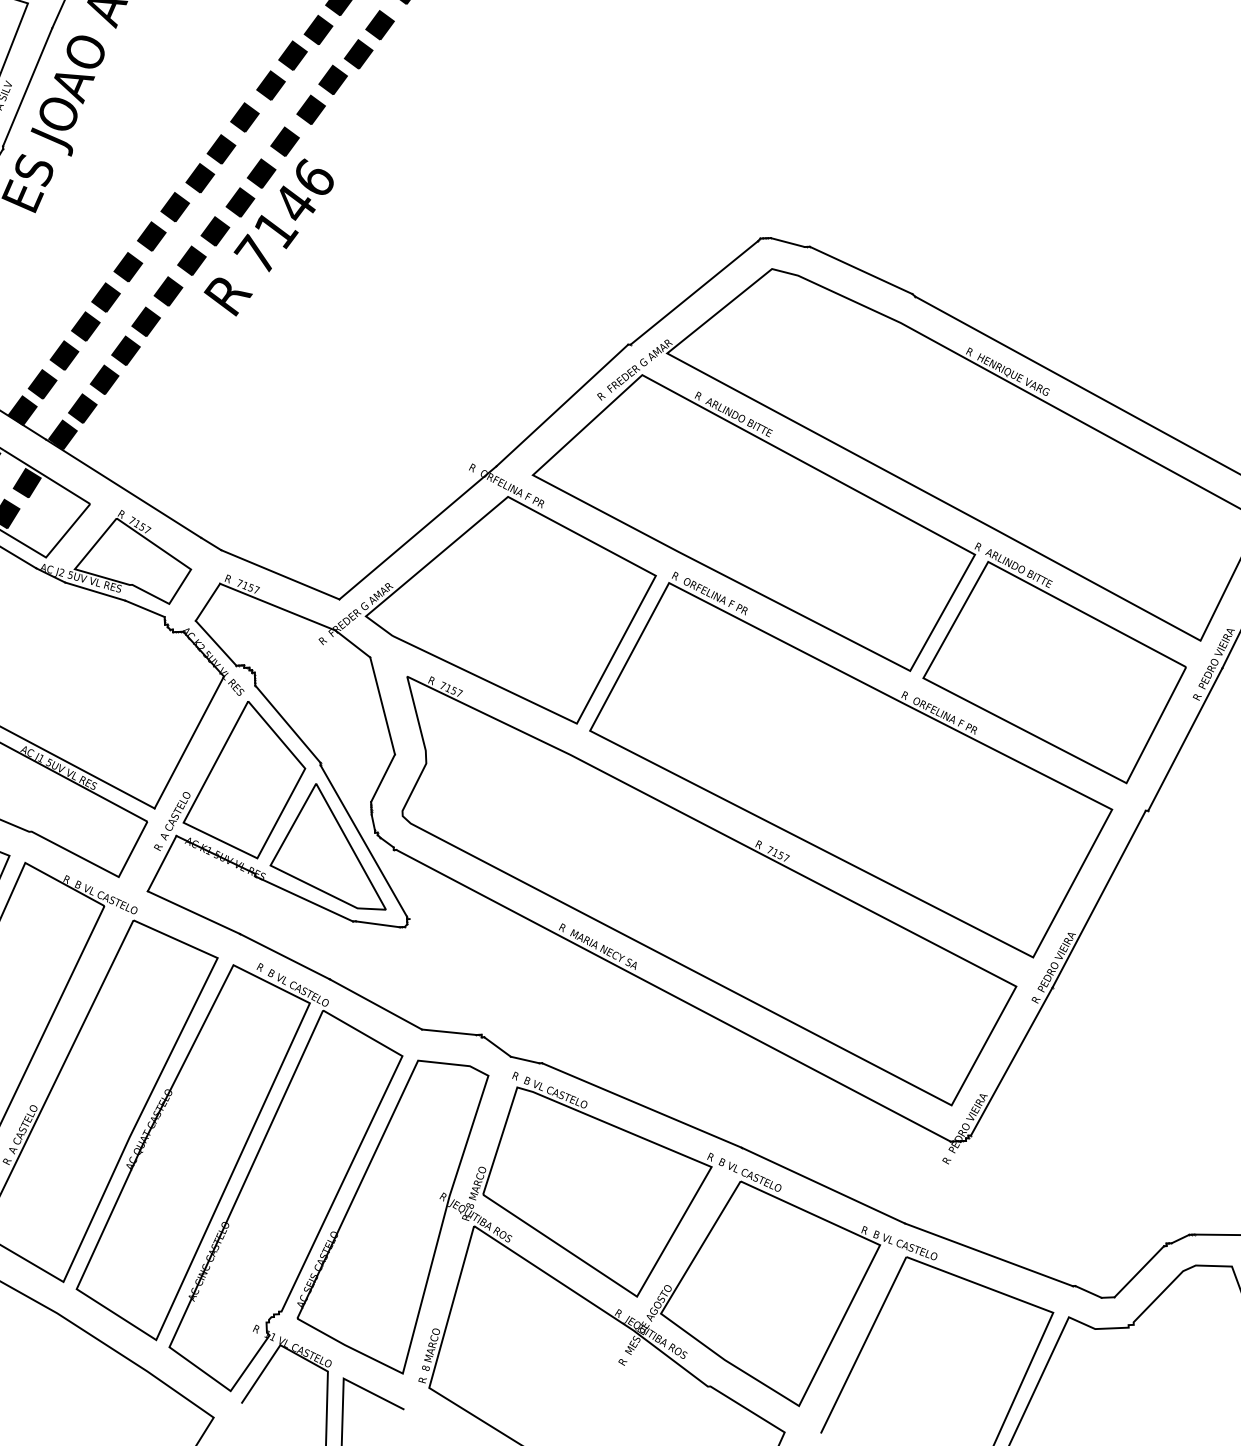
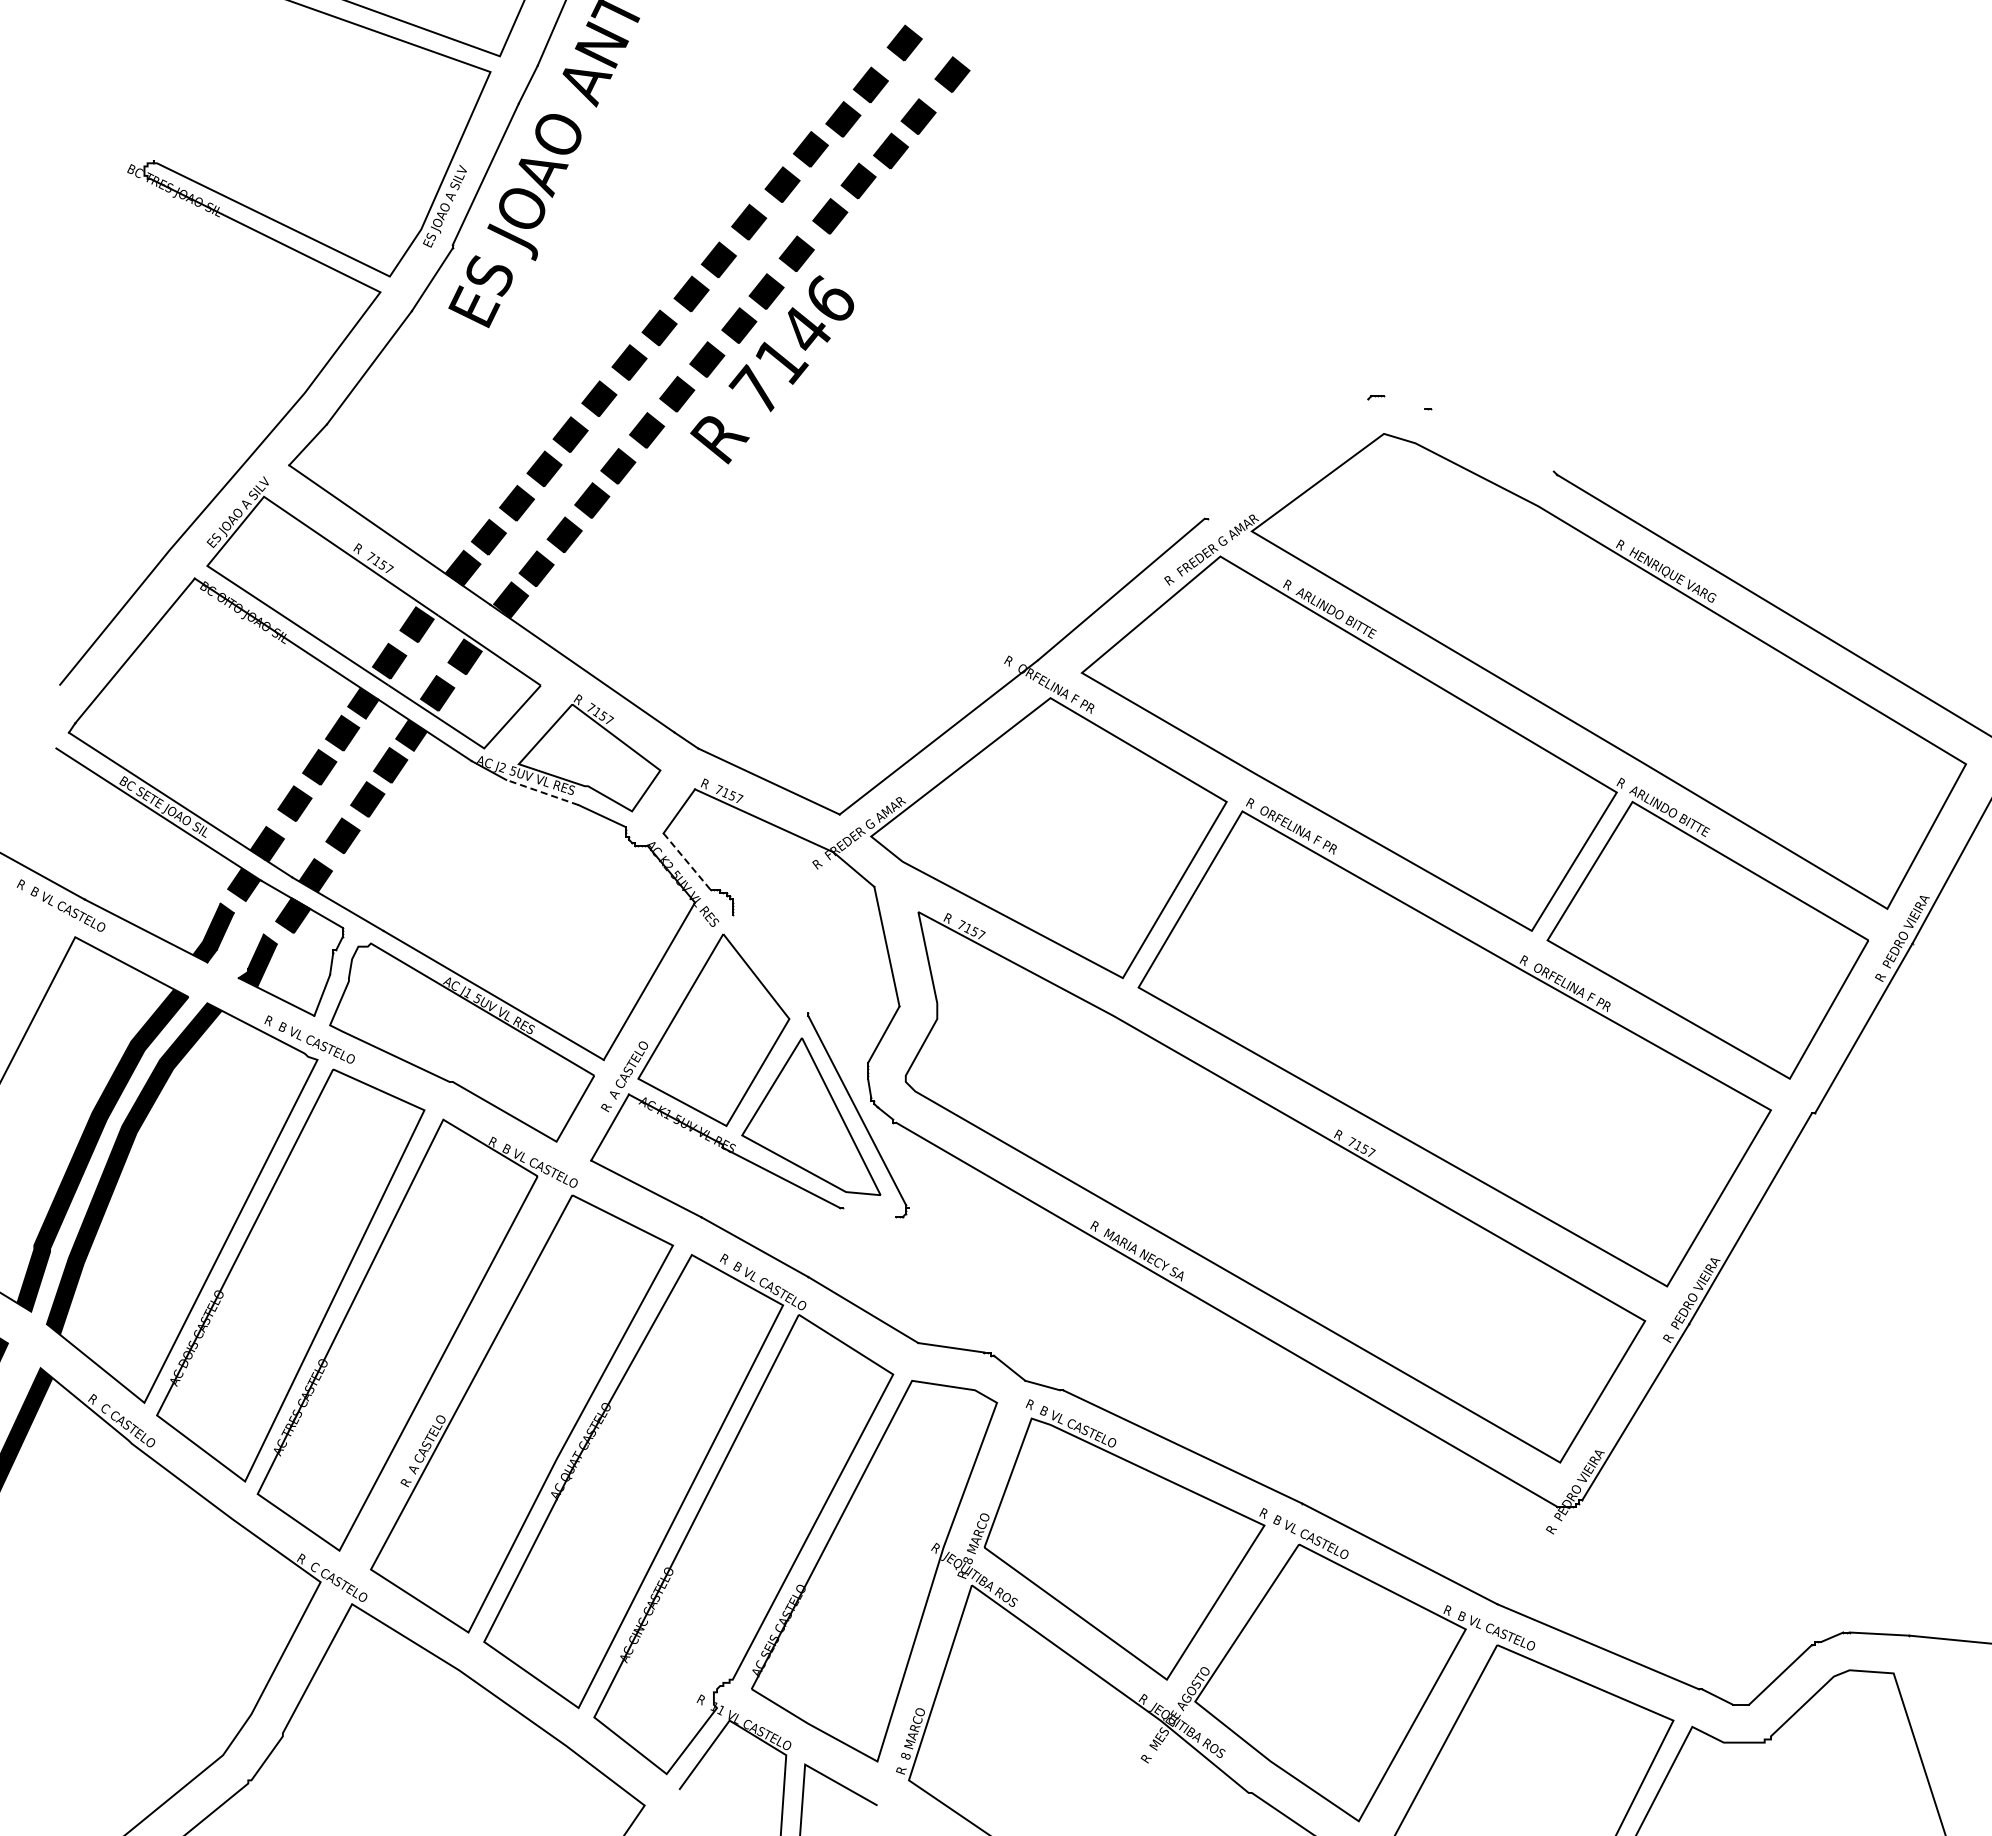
line: (787, 242) -> (1404, 402), removed
line: (861, 269) -> (1492, 439), removed
line: (693, 292) -> (1287, 458), removed
line: (94, 591) -> (541, 792), solid -> dashed
line: (216, 643) -> (687, 861), solid -> dashed
line: (287, 723) -> (770, 963), removed
line: (377, 924) -> (869, 1212), removed

